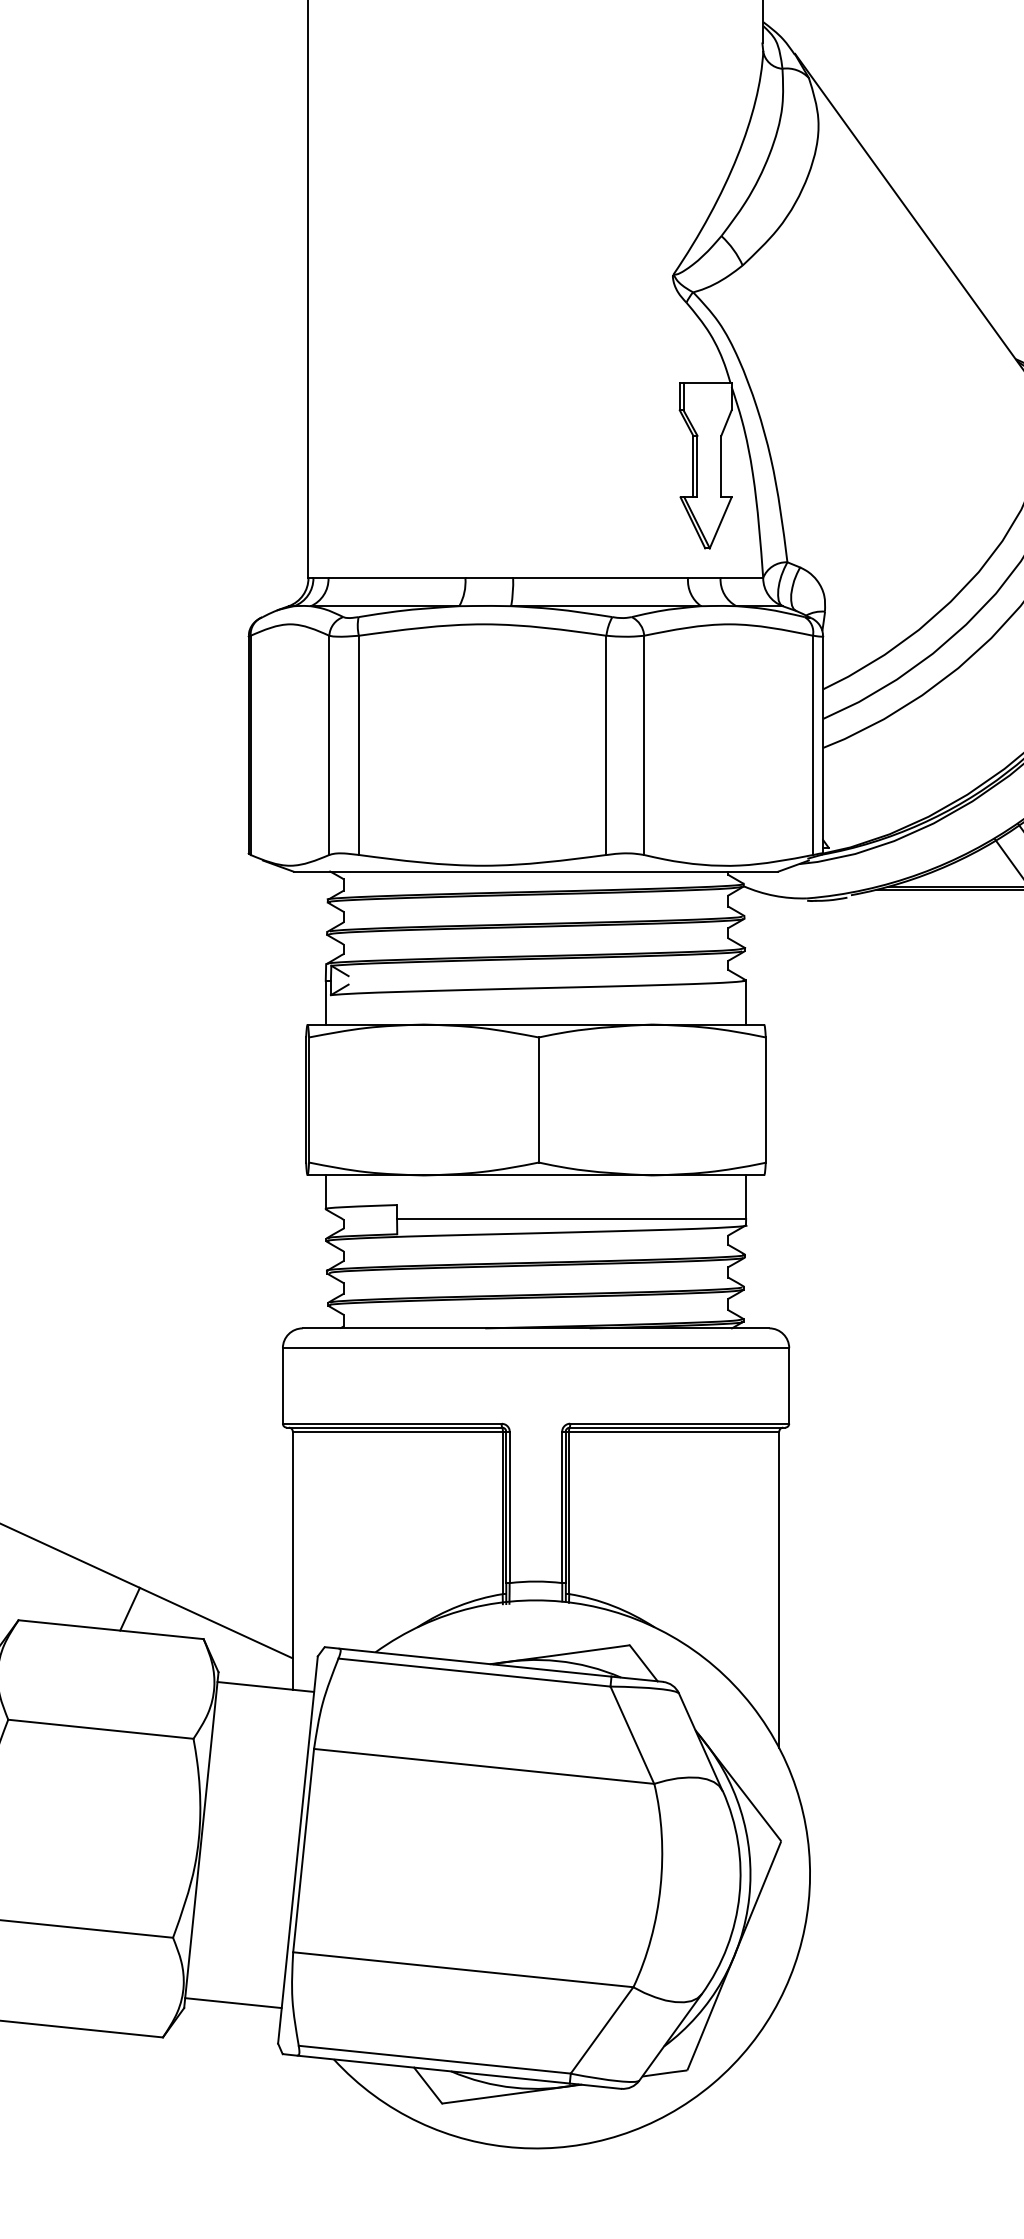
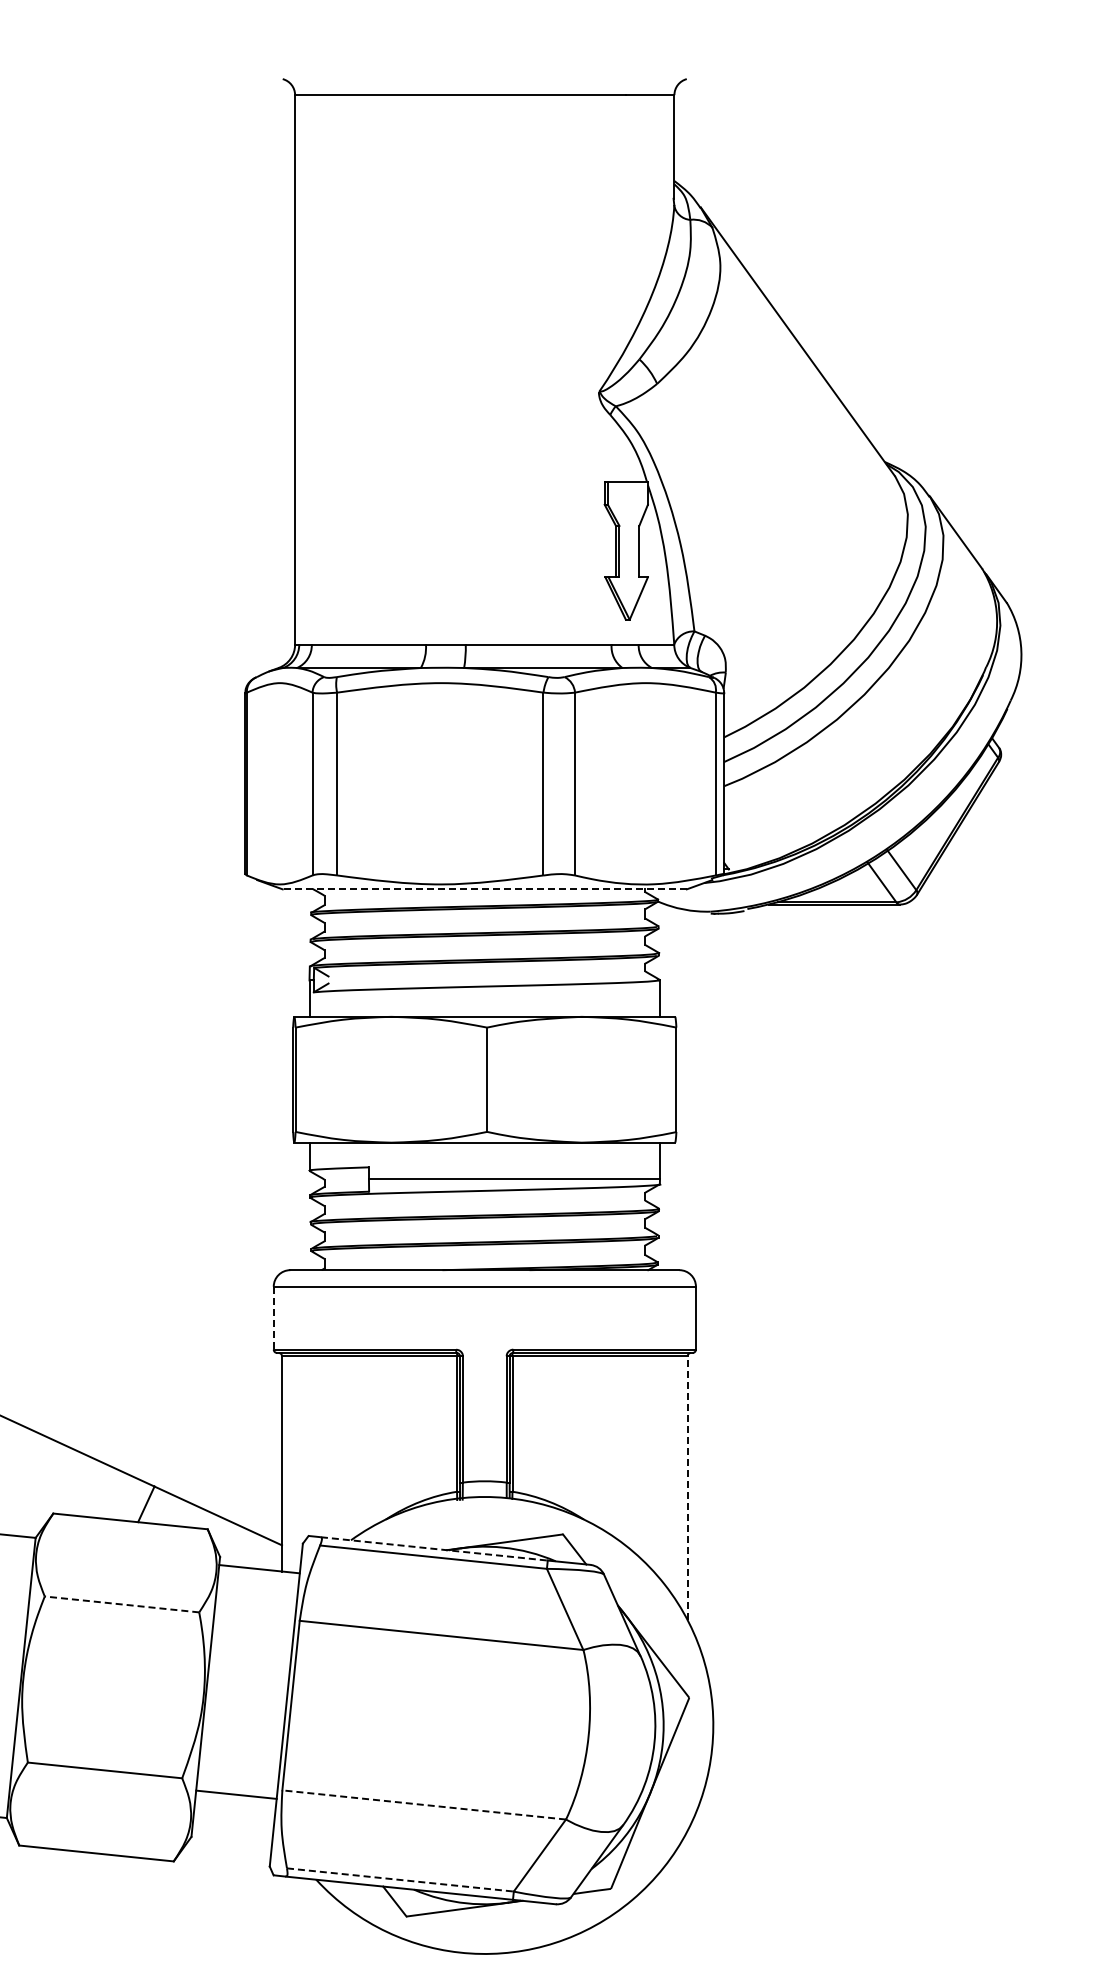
line: (535, 871) -> (484, 889), solid -> dashed
line: (282, 1386) -> (273, 1318), solid -> dashed
line: (779, 1589) -> (687, 1487), solid -> dashed
line: (475, 1662) -> (434, 1548), solid -> dashed
line: (101, 1729) -> (122, 1604), solid -> dashed
line: (463, 1969) -> (424, 1804), solid -> dashed
line: (233, 2002) -> (236, 1794), moved
line: (434, 2060) -> (400, 1880), solid -> dashed

